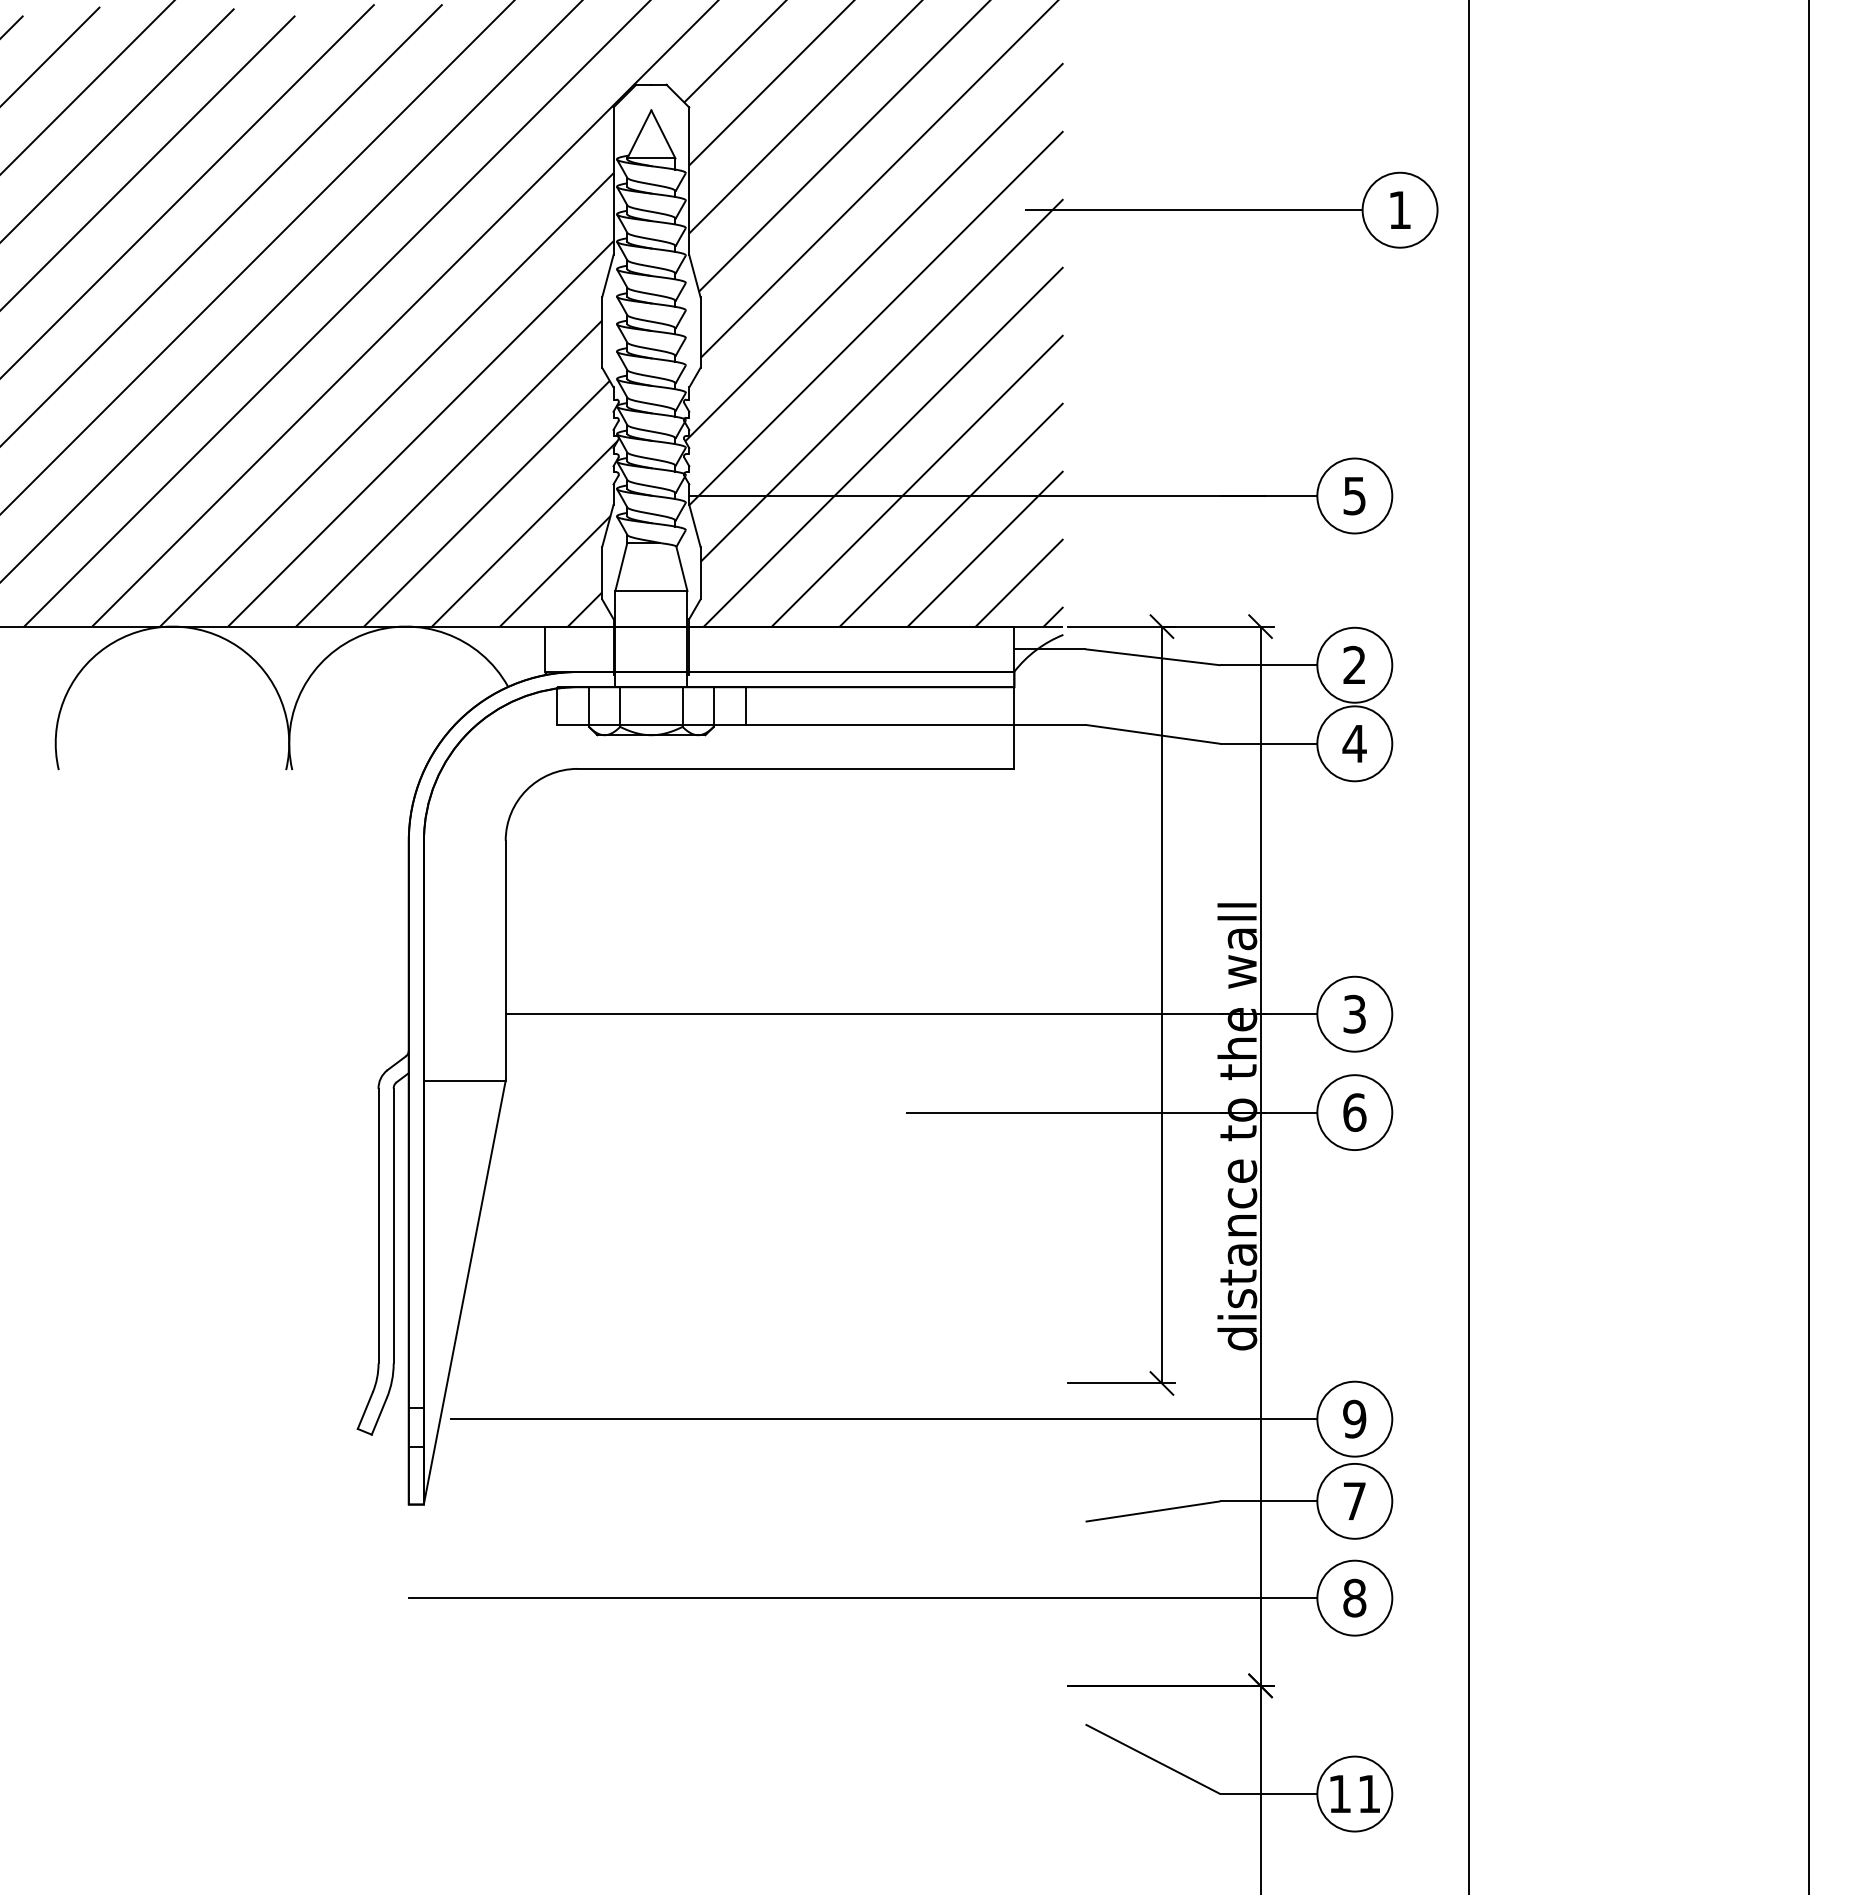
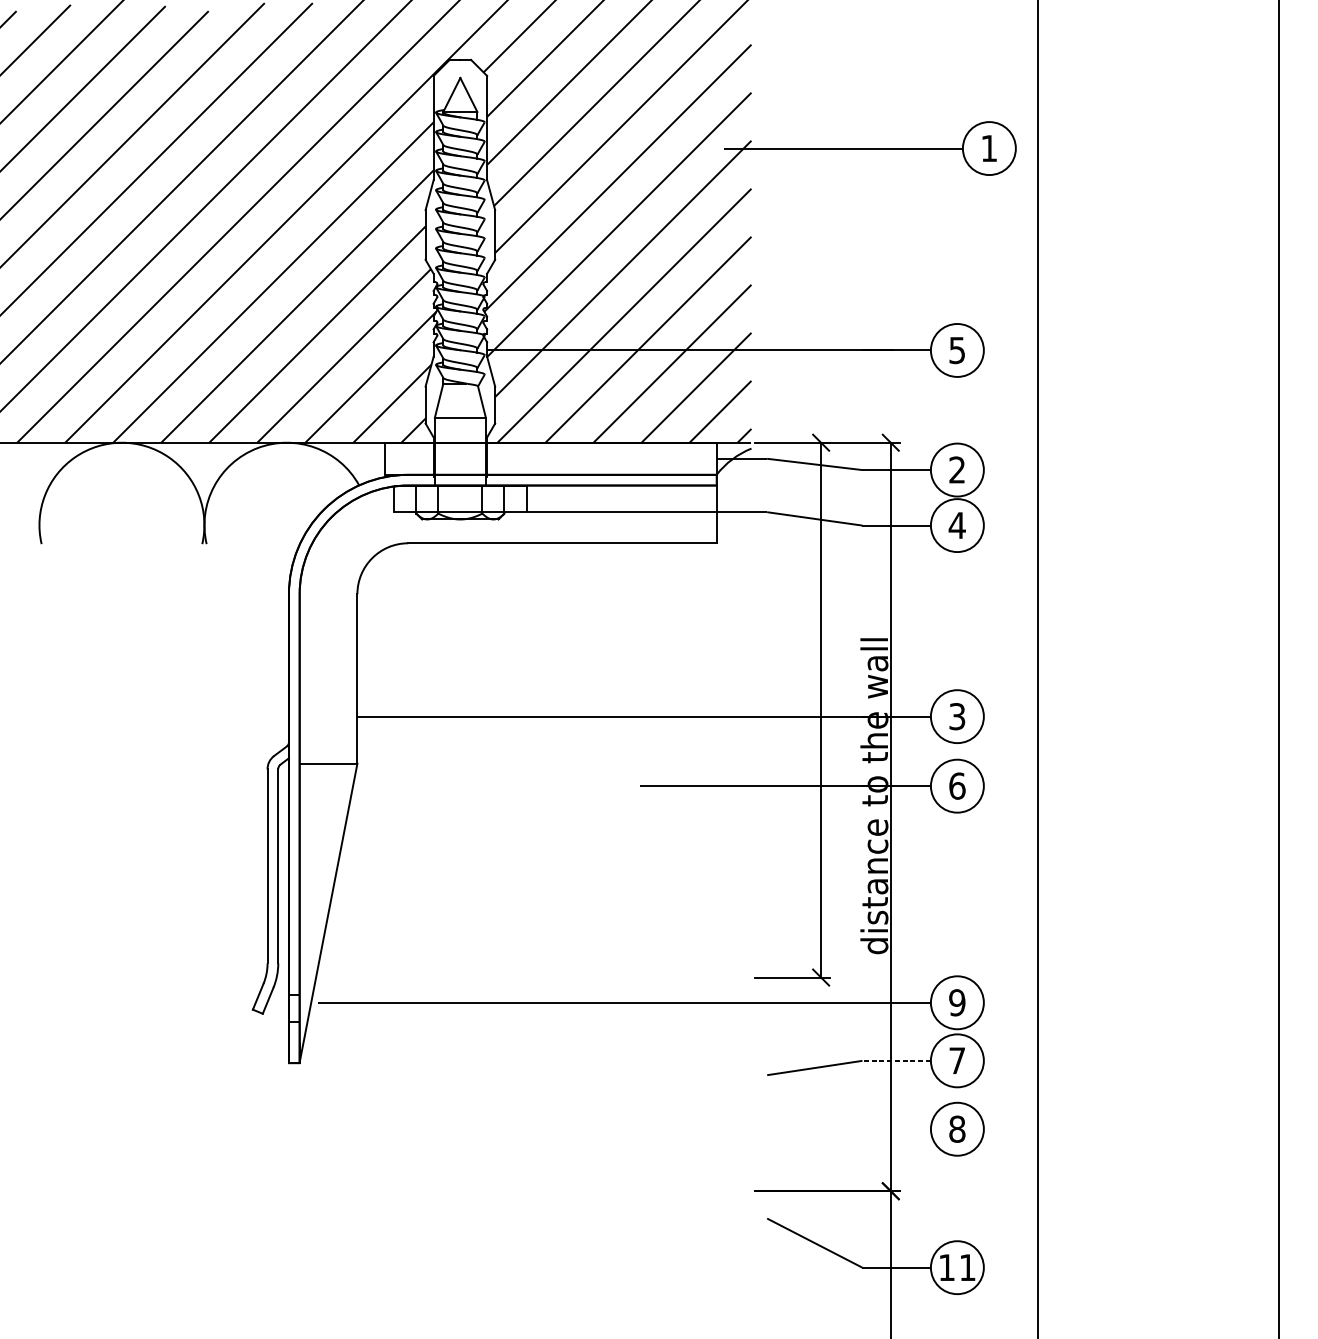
line: (1268, 1501) -> (896, 1060), solid -> dashed
line: (862, 1598) -> (609, 1129), removed

